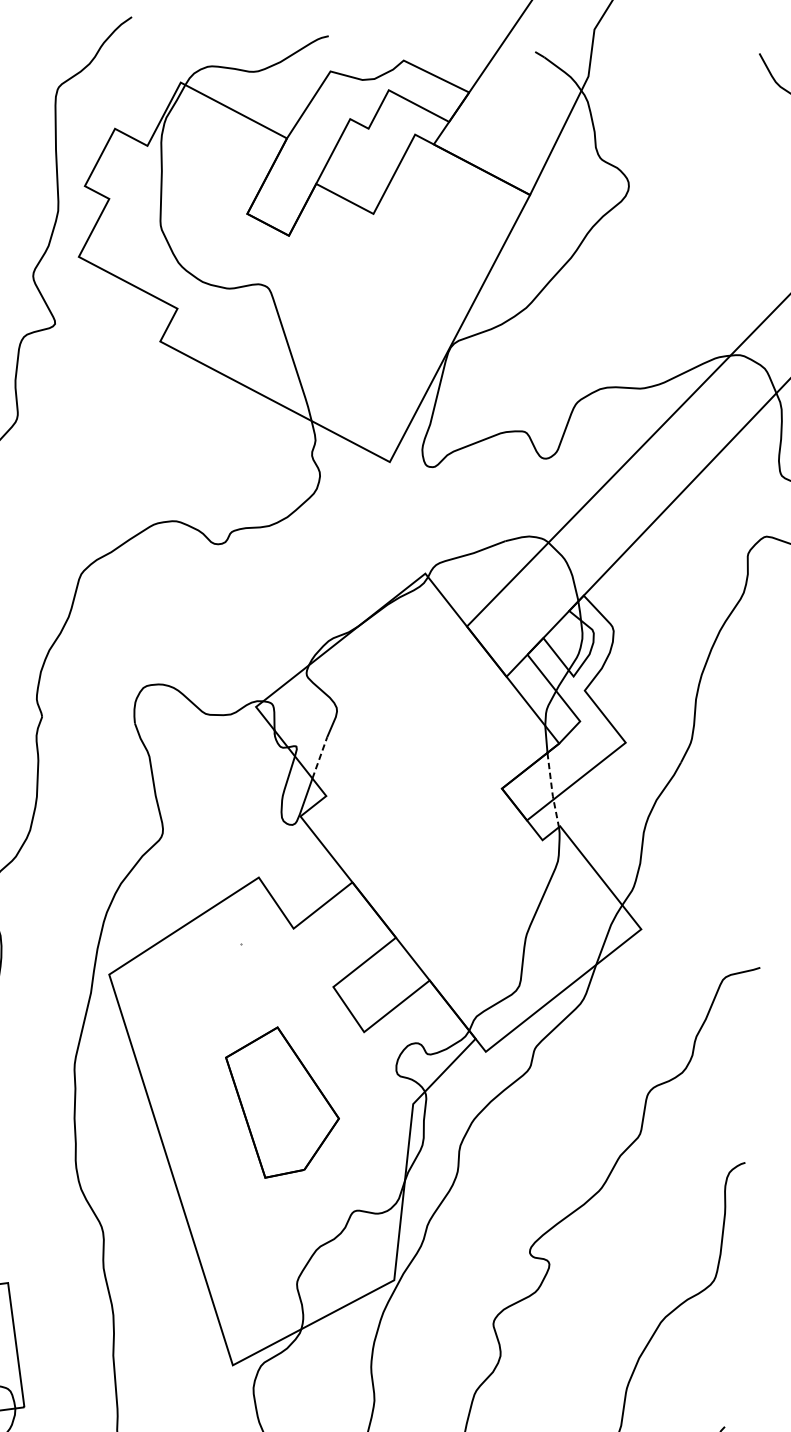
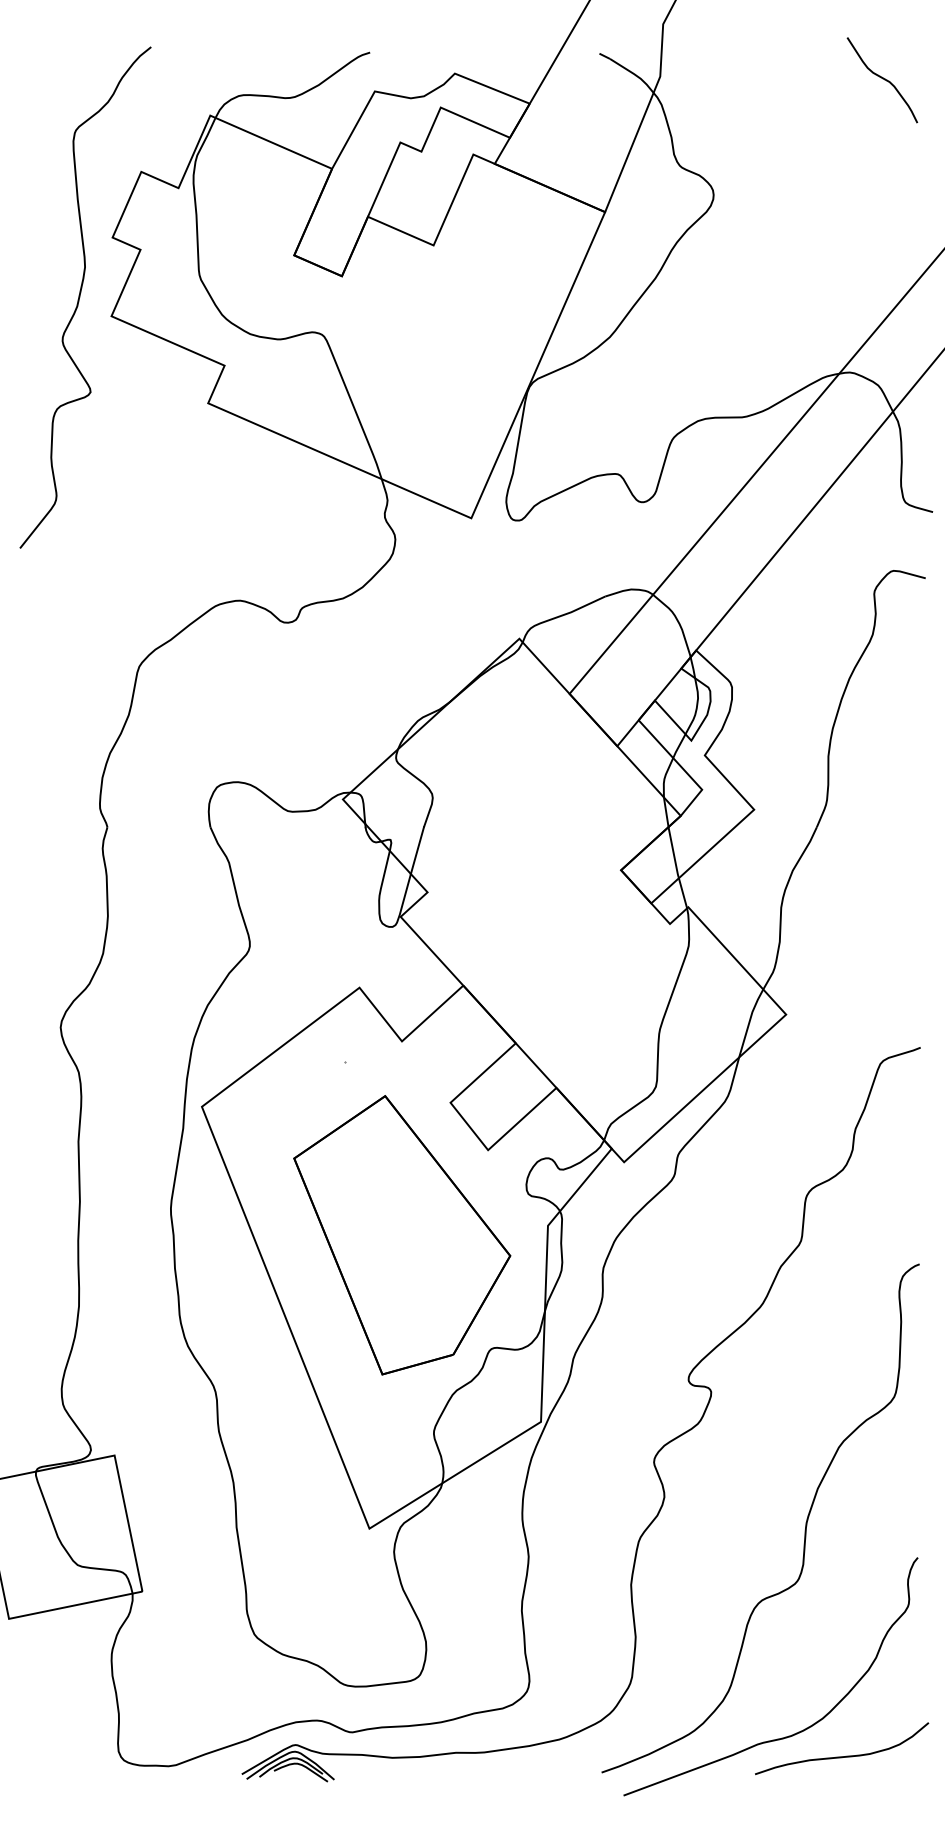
line: (319, 757) -> (417, 850), dashed -> solid
line: (551, 790) -> (676, 868), dashed -> solid
part: (281, 1103) -> (402, 1235), size x1.67

